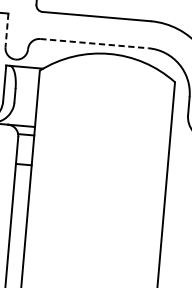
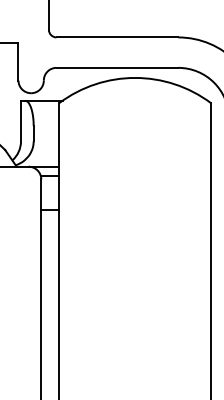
line: (6, 31) -> (18, 62), dashed -> solid
line: (94, 43) -> (117, 67), dashed -> solid

